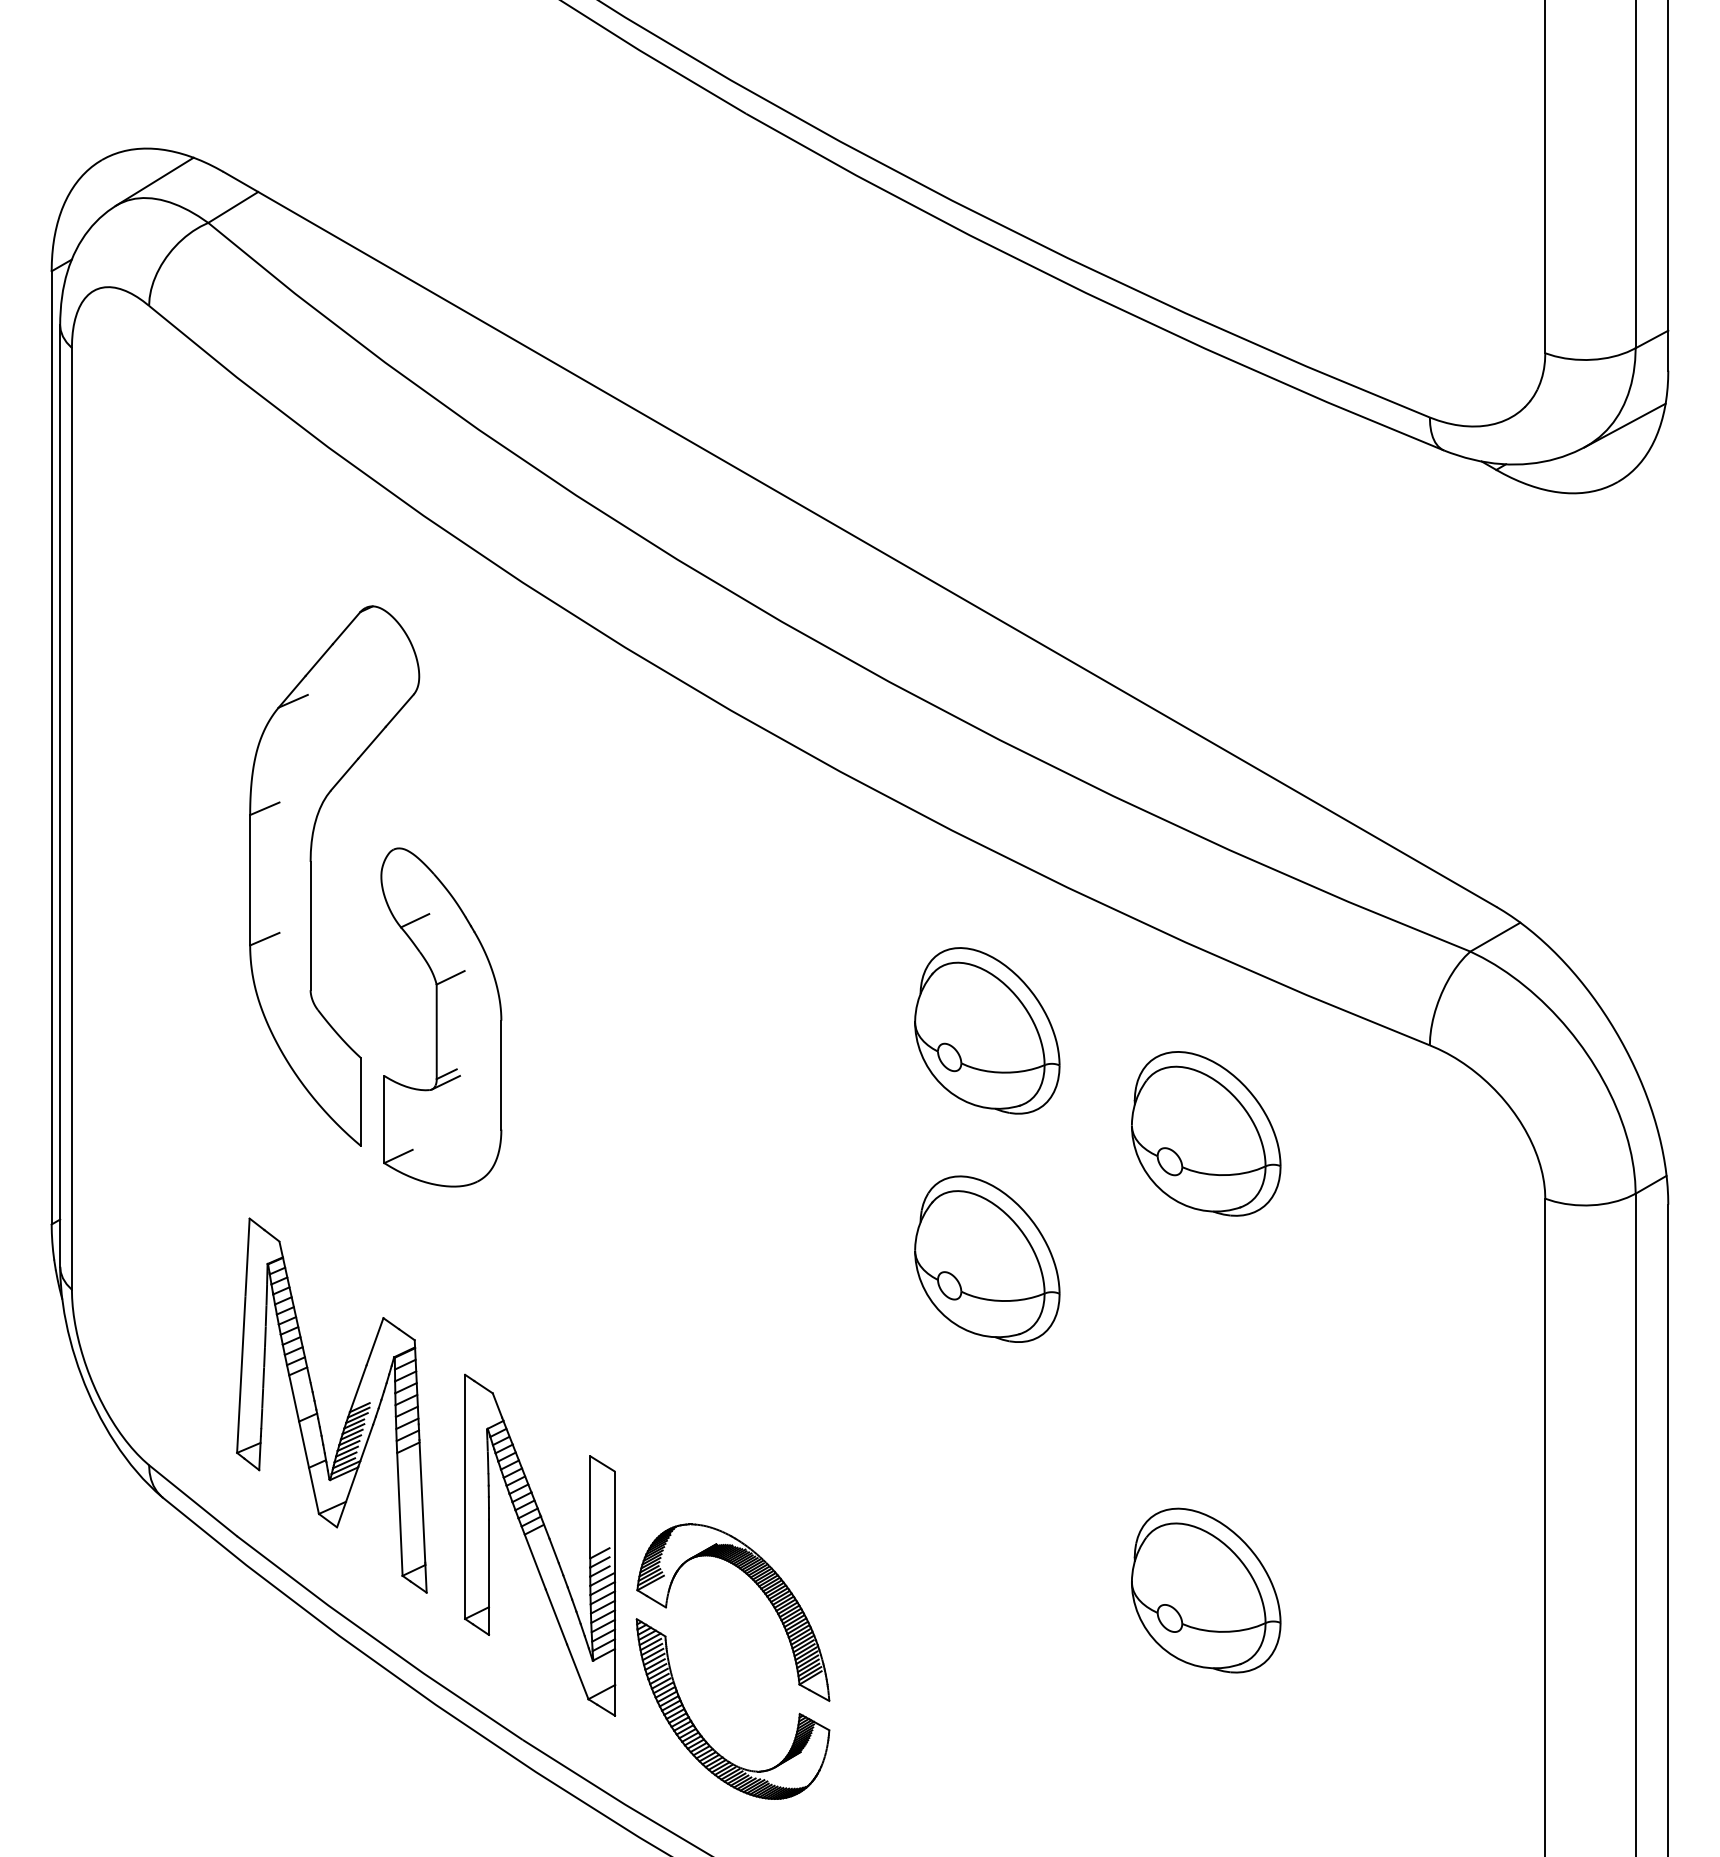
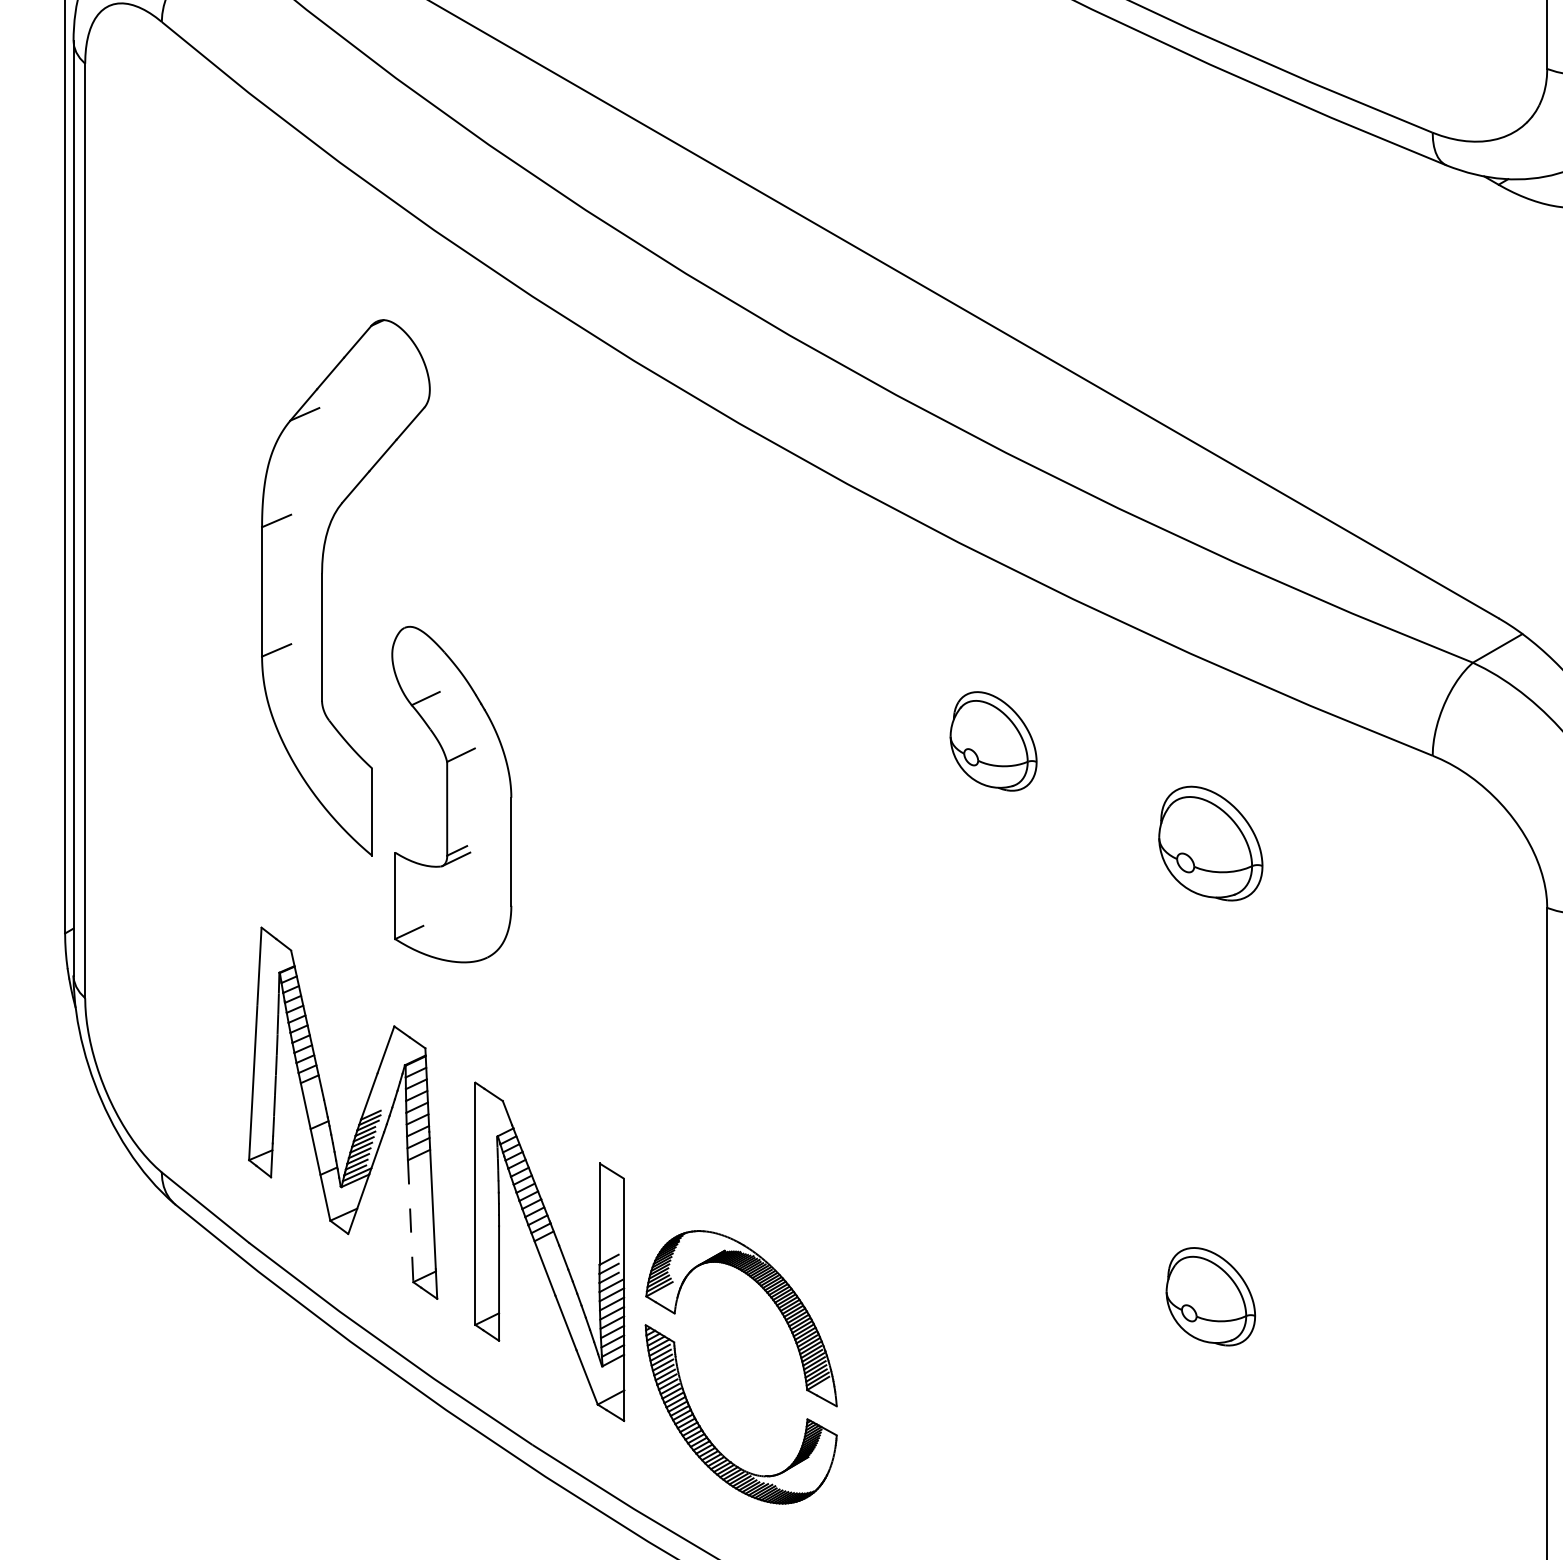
part: (441, 1017) -> (451, 794), moved
part: (987, 1030) -> (993, 741), size x0.6
part: (1206, 1133) -> (1211, 843), size x0.7
part: (987, 1258) -> (993, 967), removed
line: (399, 1514) -> (410, 1221), solid -> dashed
part: (1206, 1590) -> (1211, 1296), size x0.6

